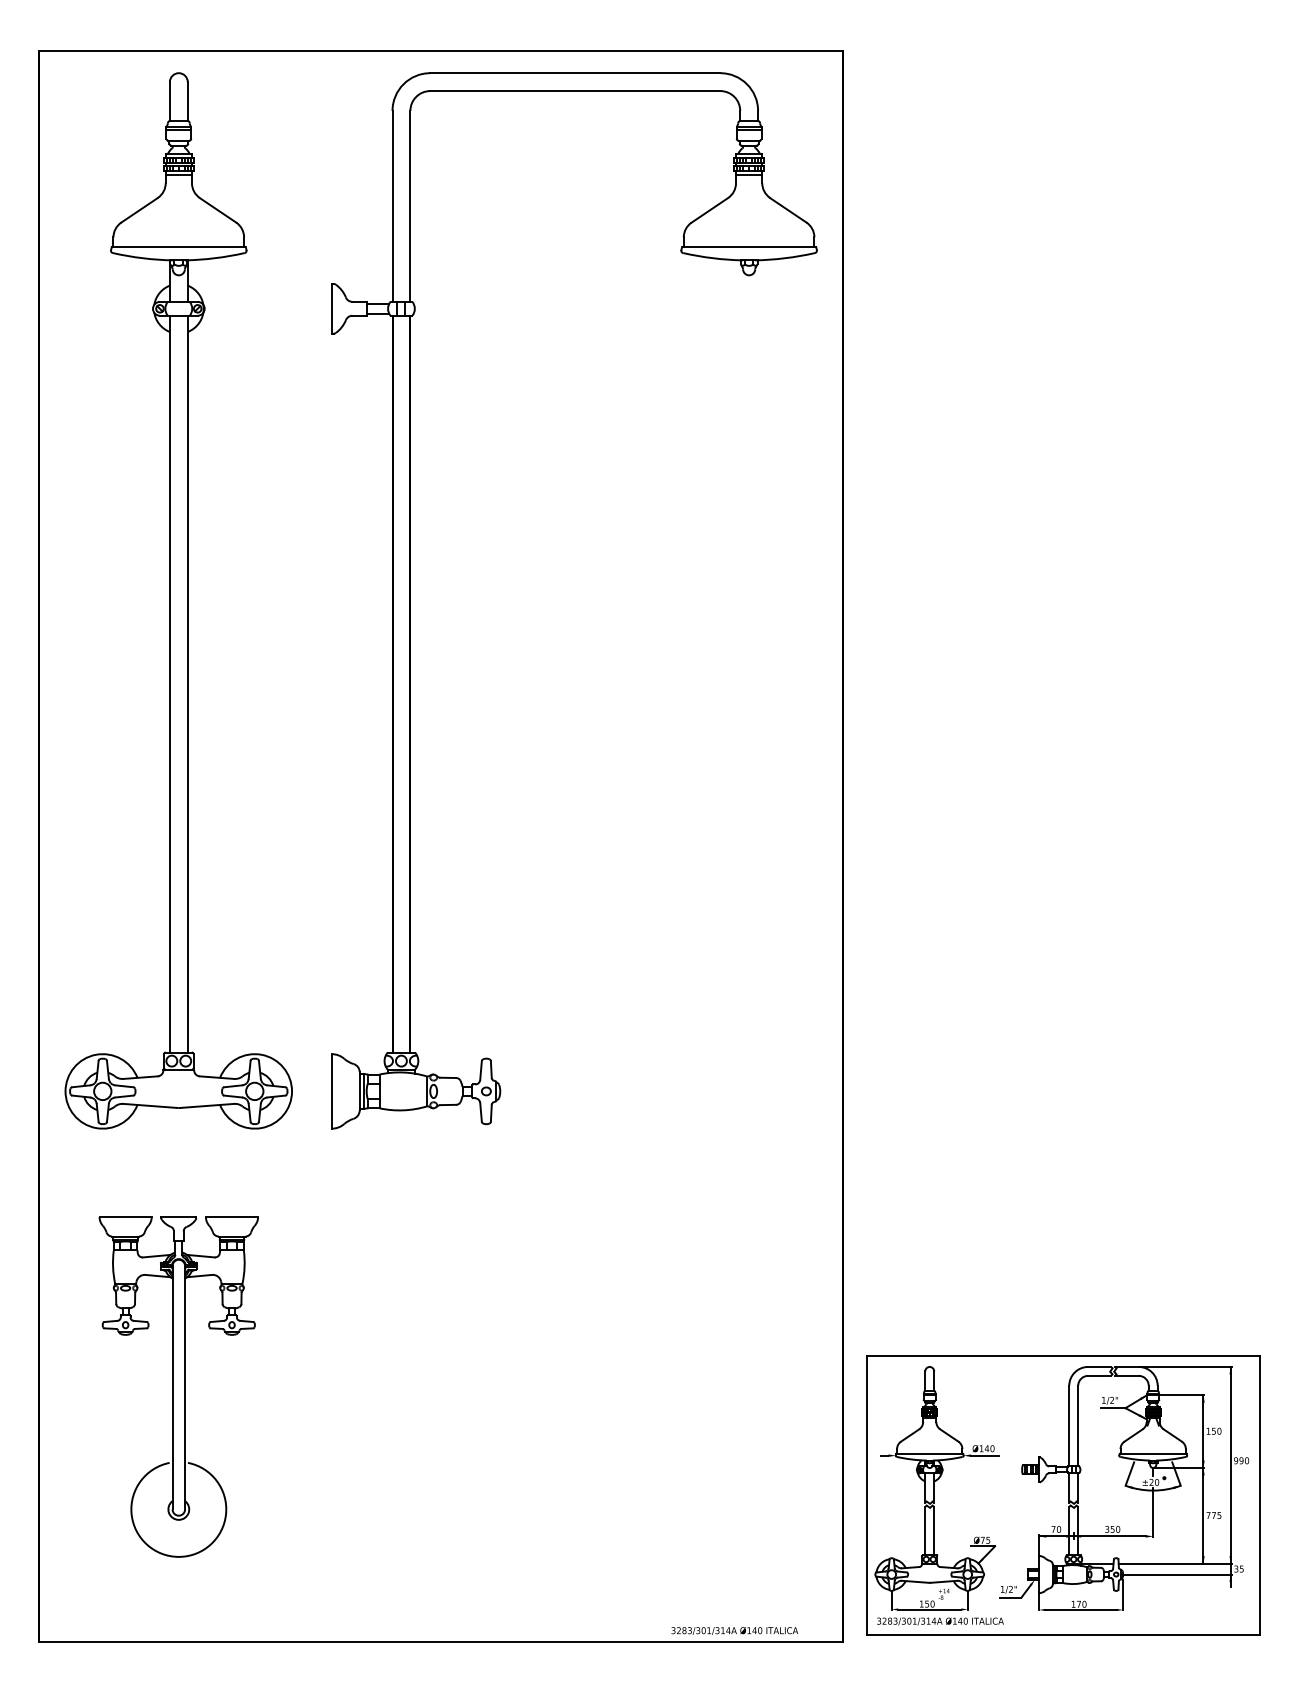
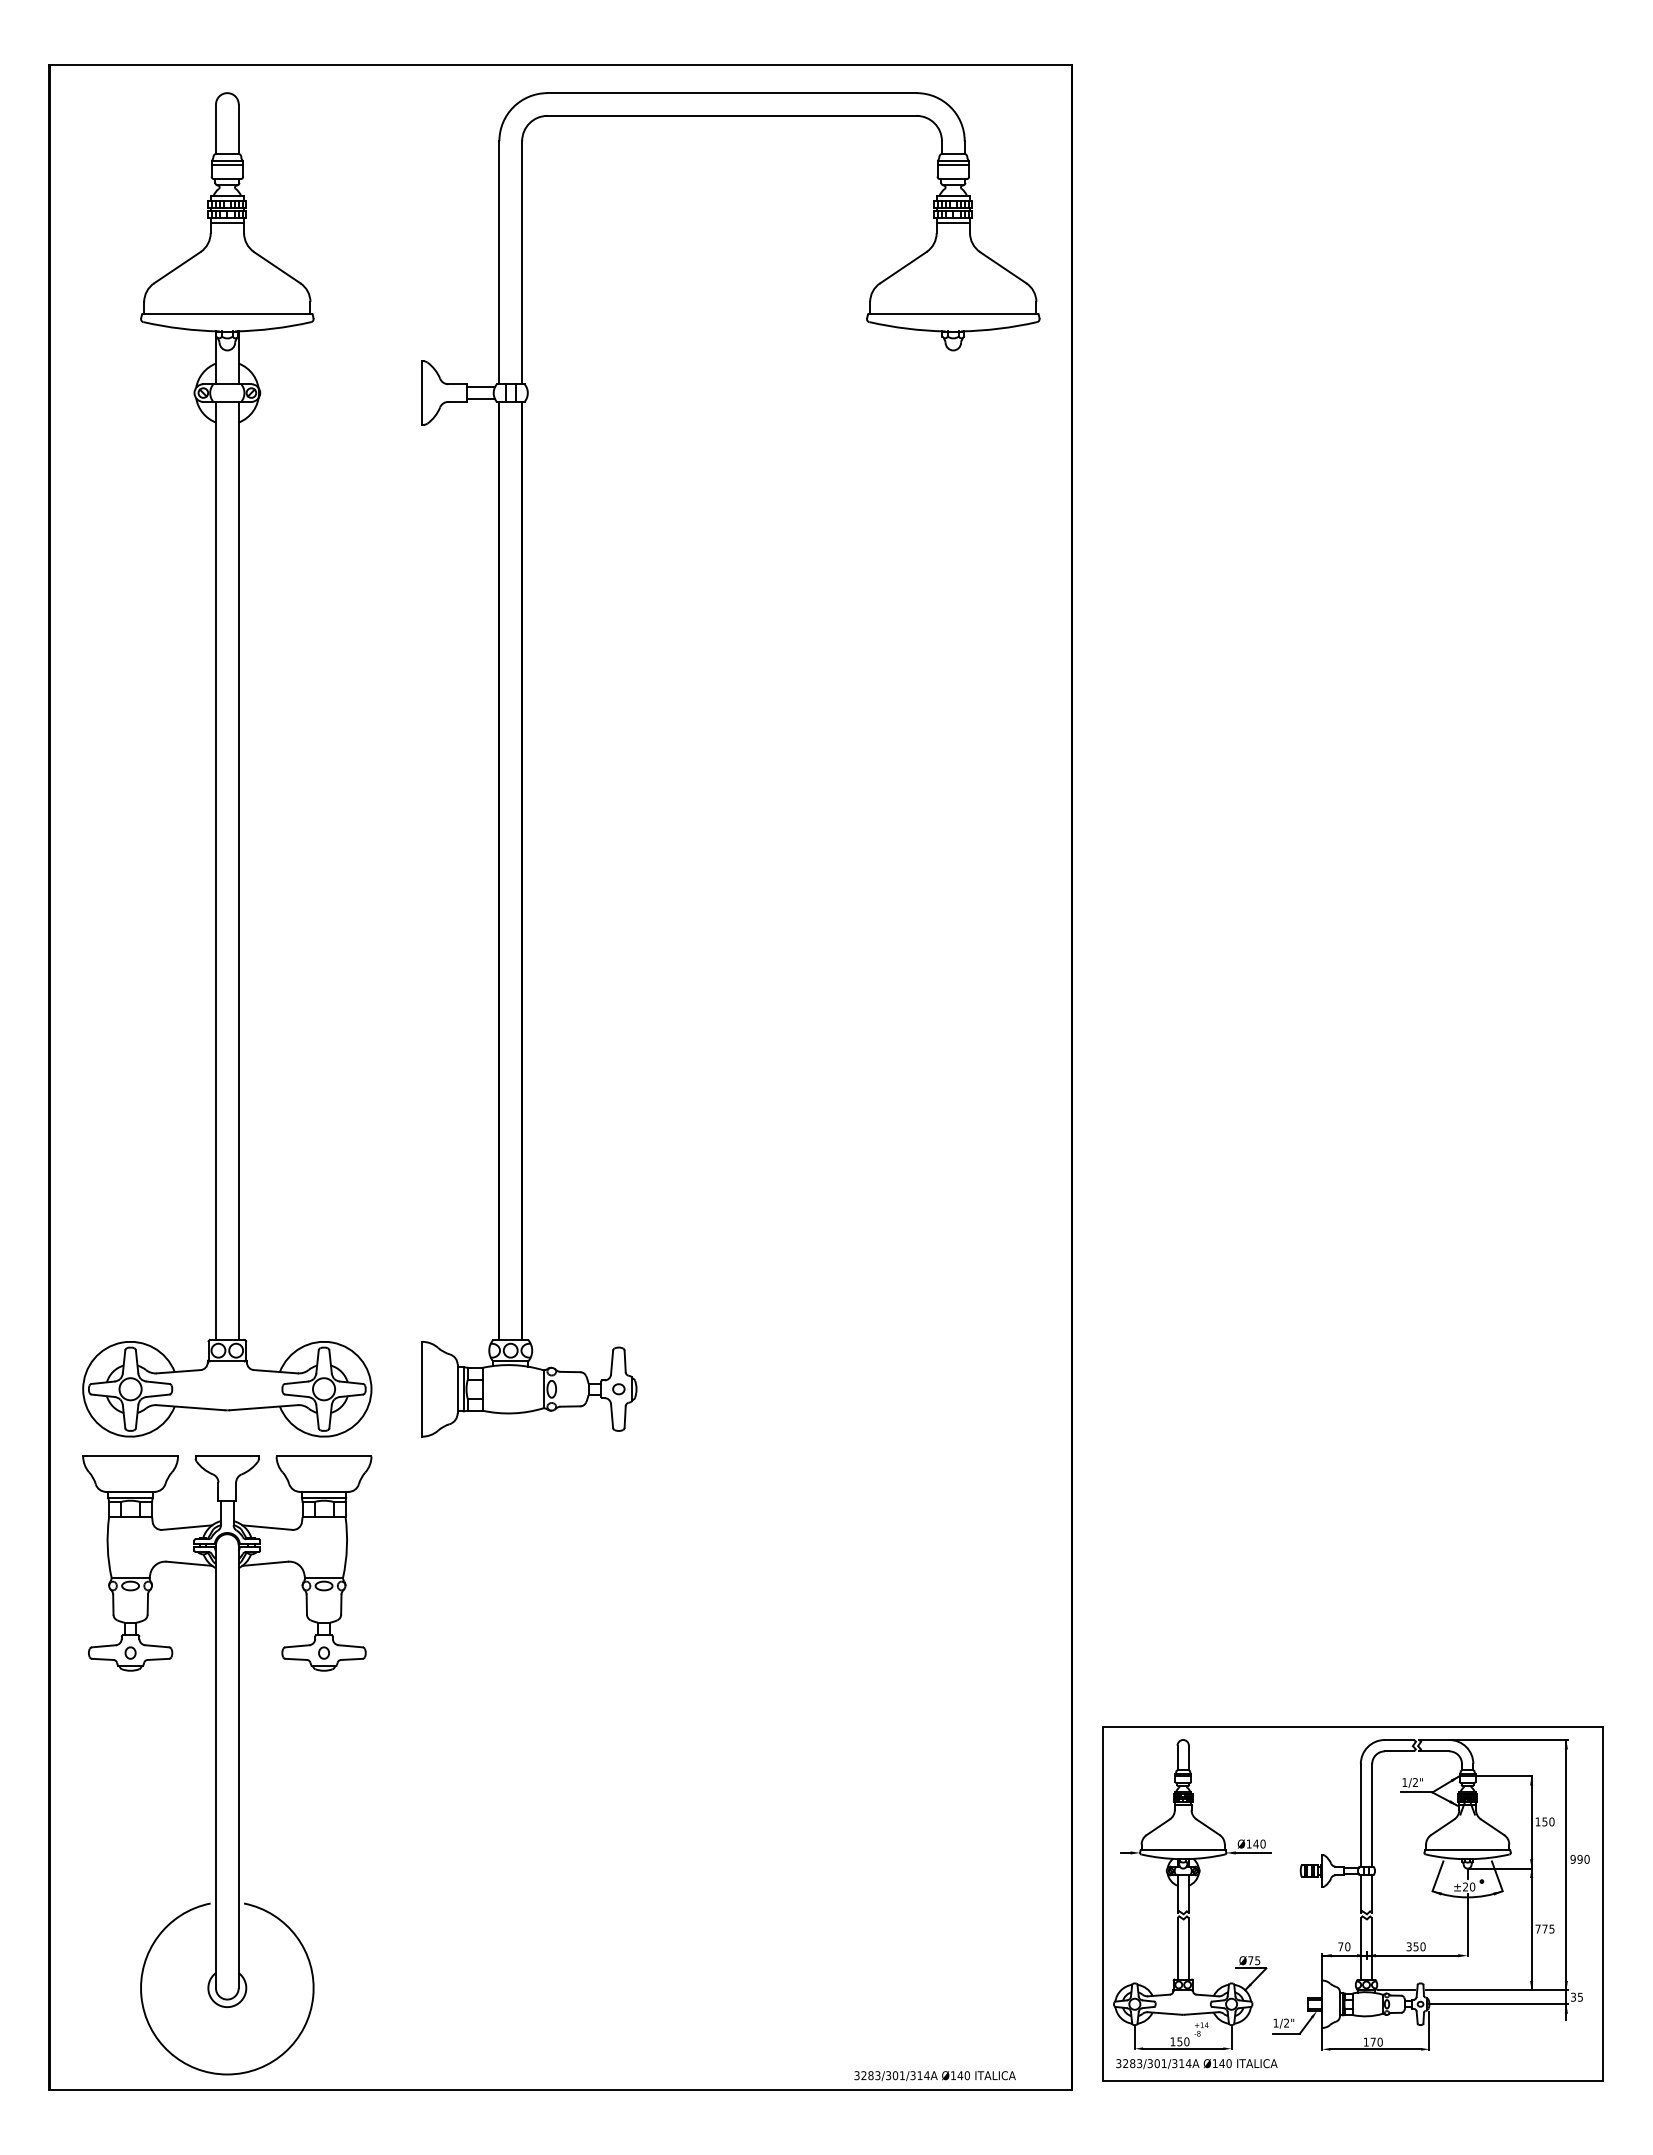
part: (178, 1386) -> (227, 1765), size x1.43

